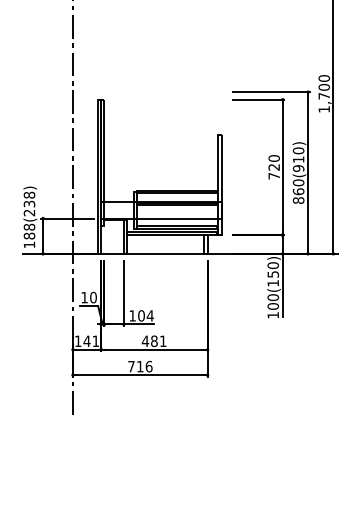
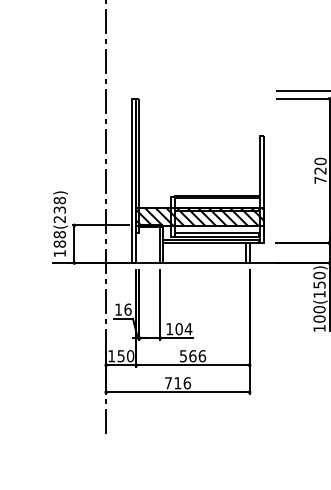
hatch: (161, 210) -> (200, 216), added
text: (93, 296) -> (128, 308), 10 -> 16
text: (91, 341) -> (125, 356), 141 -> 150
text: (153, 341) -> (191, 356), 481 -> 566

